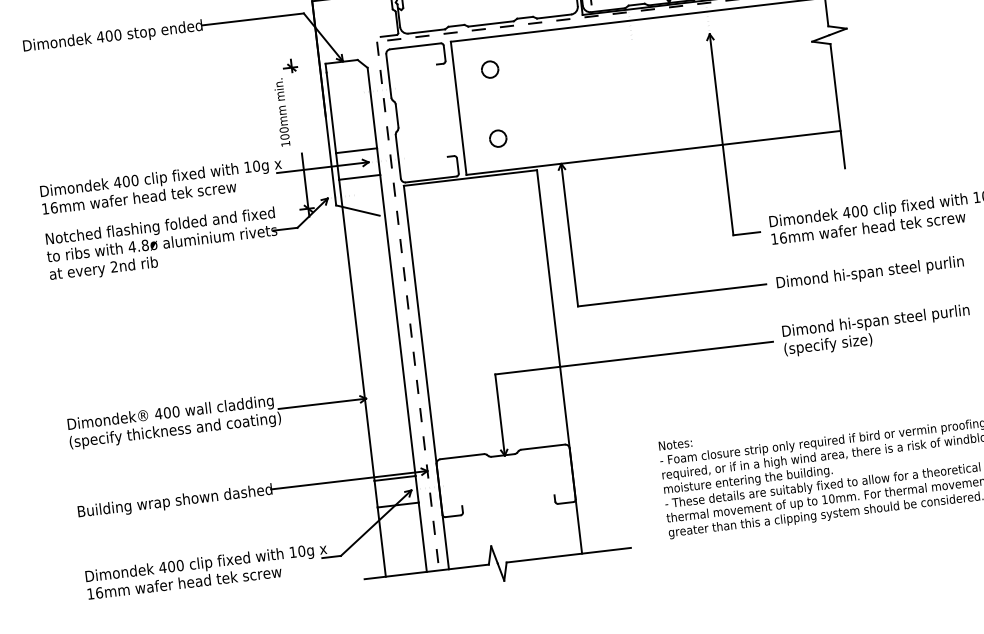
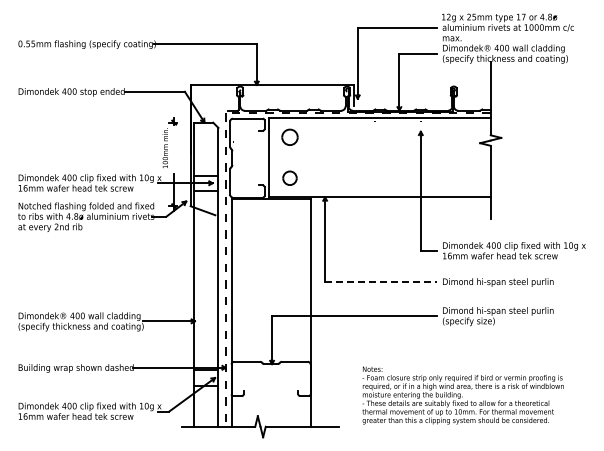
part: (489, 69) -> (289, 137), size x1.6
part: (497, 139) -> (289, 178), size x1.4
line: (671, 294) -> (380, 281), solid -> dashed

